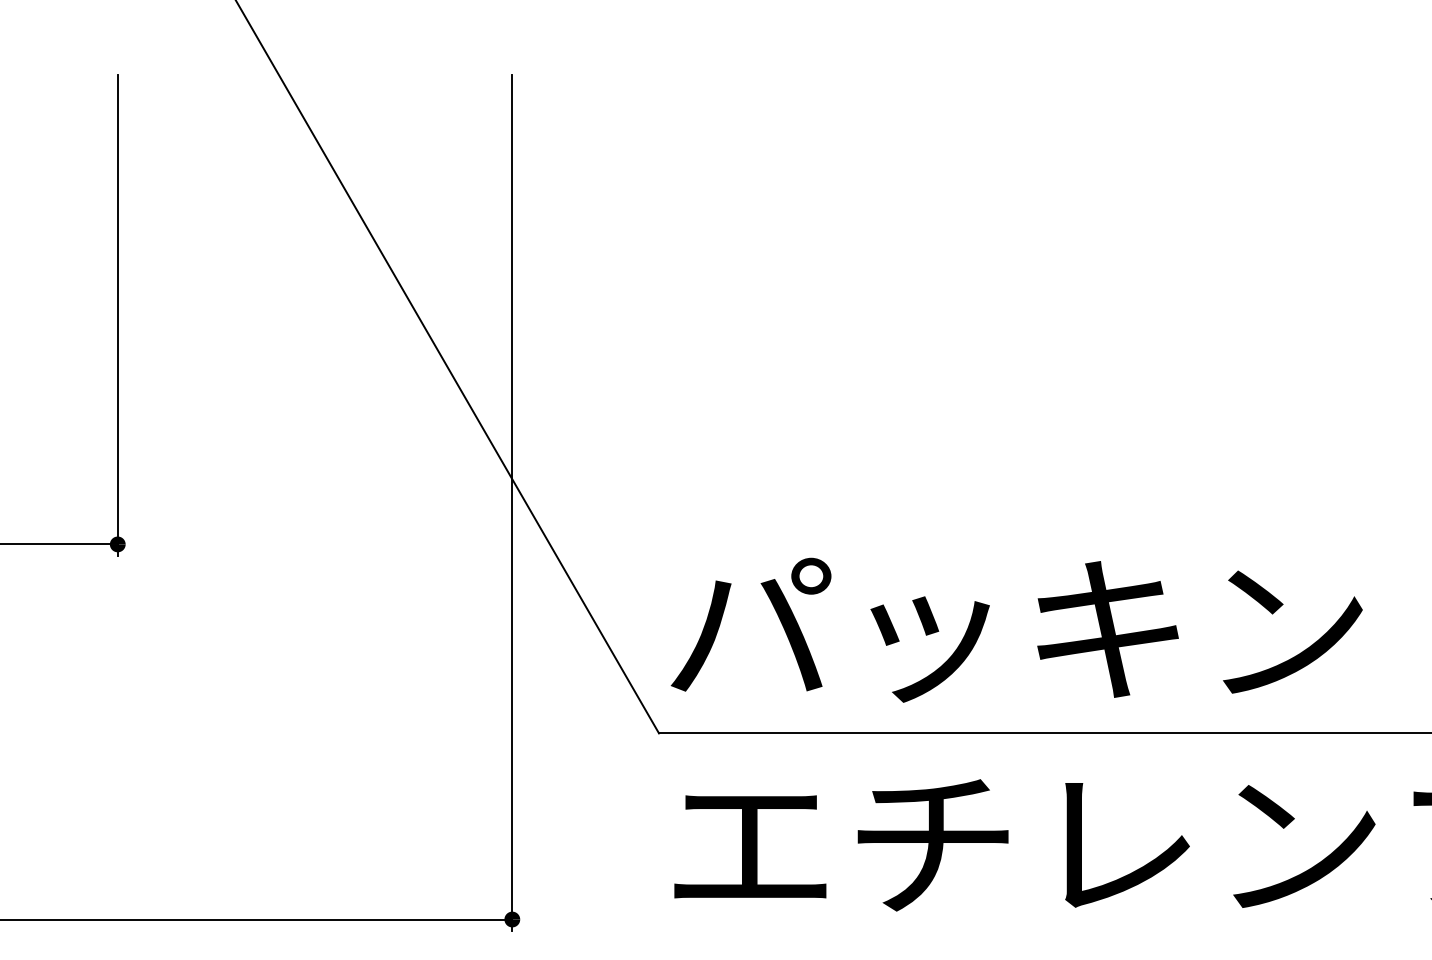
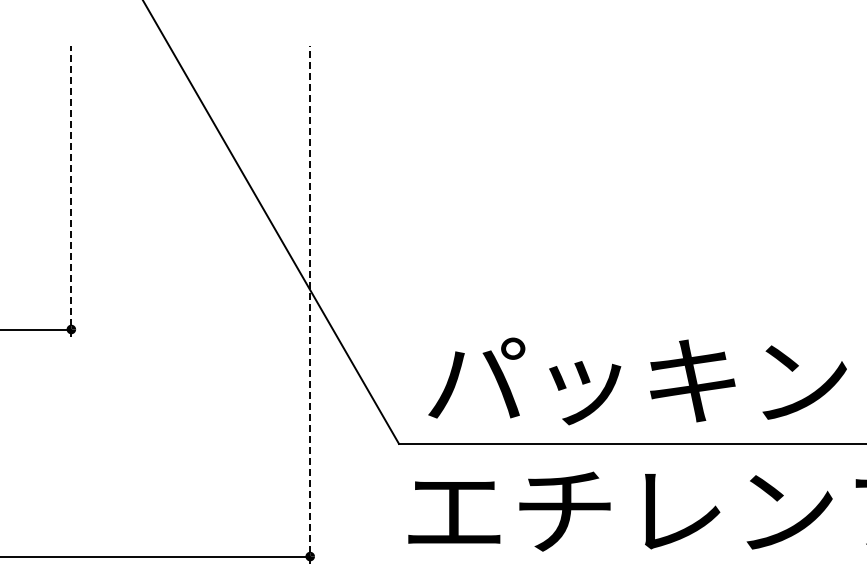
line: (118, 316) -> (71, 191), solid -> dashed
line: (512, 503) -> (310, 304), solid -> dashed
text: (1016, 630) -> (637, 381), moved

